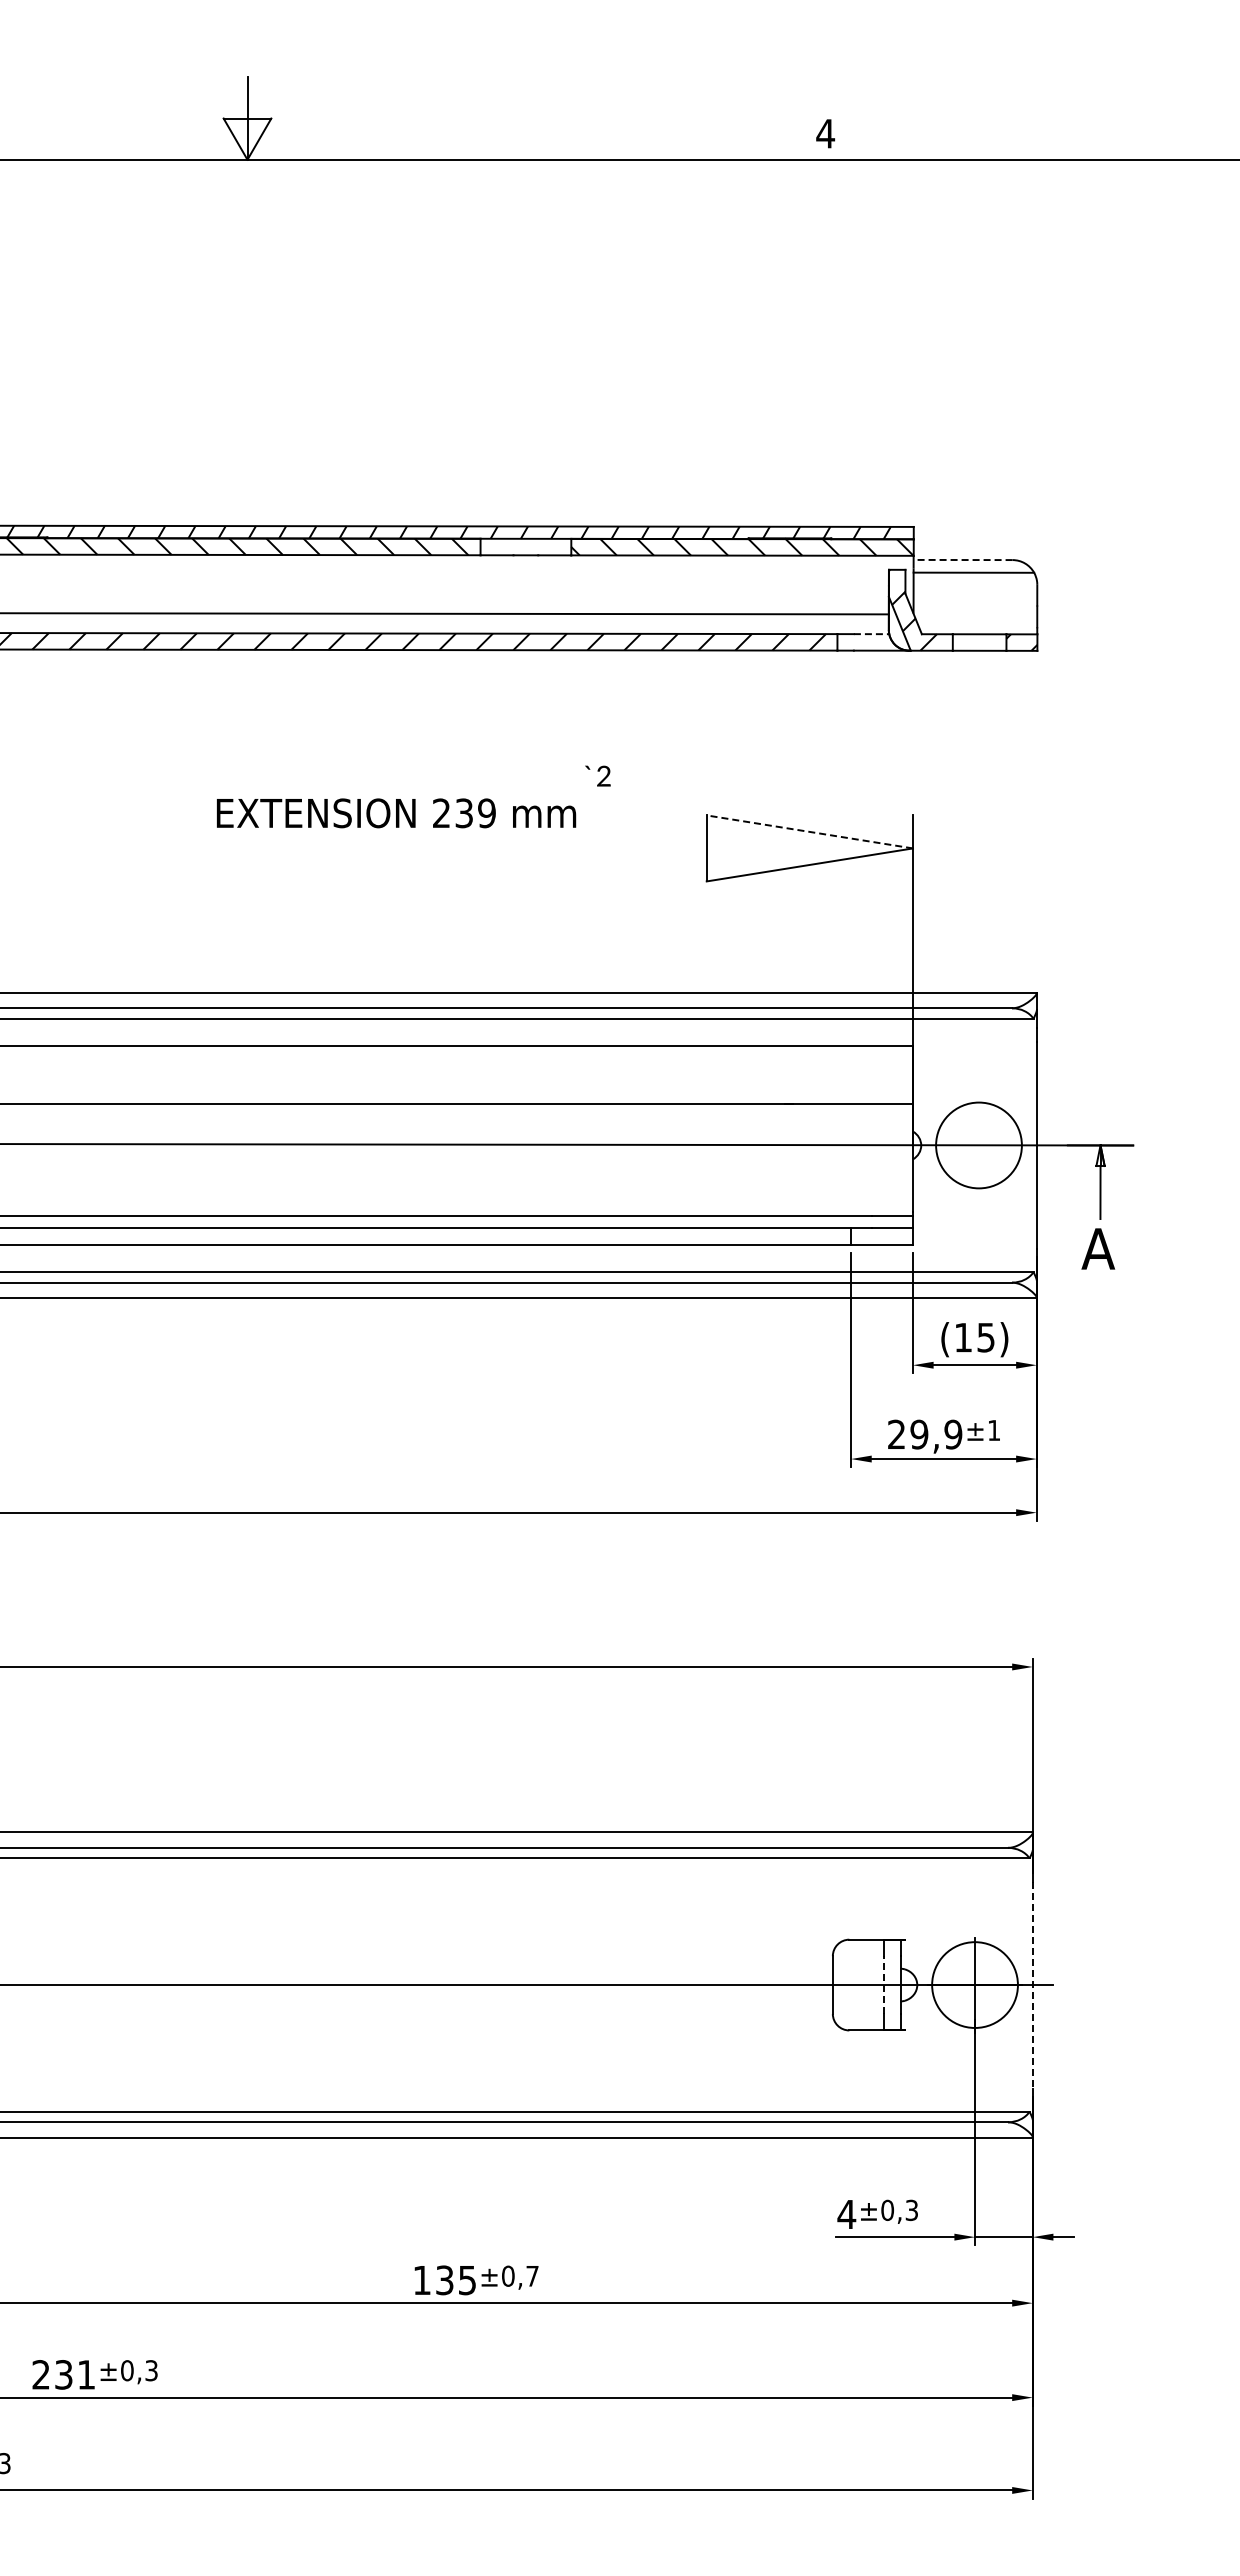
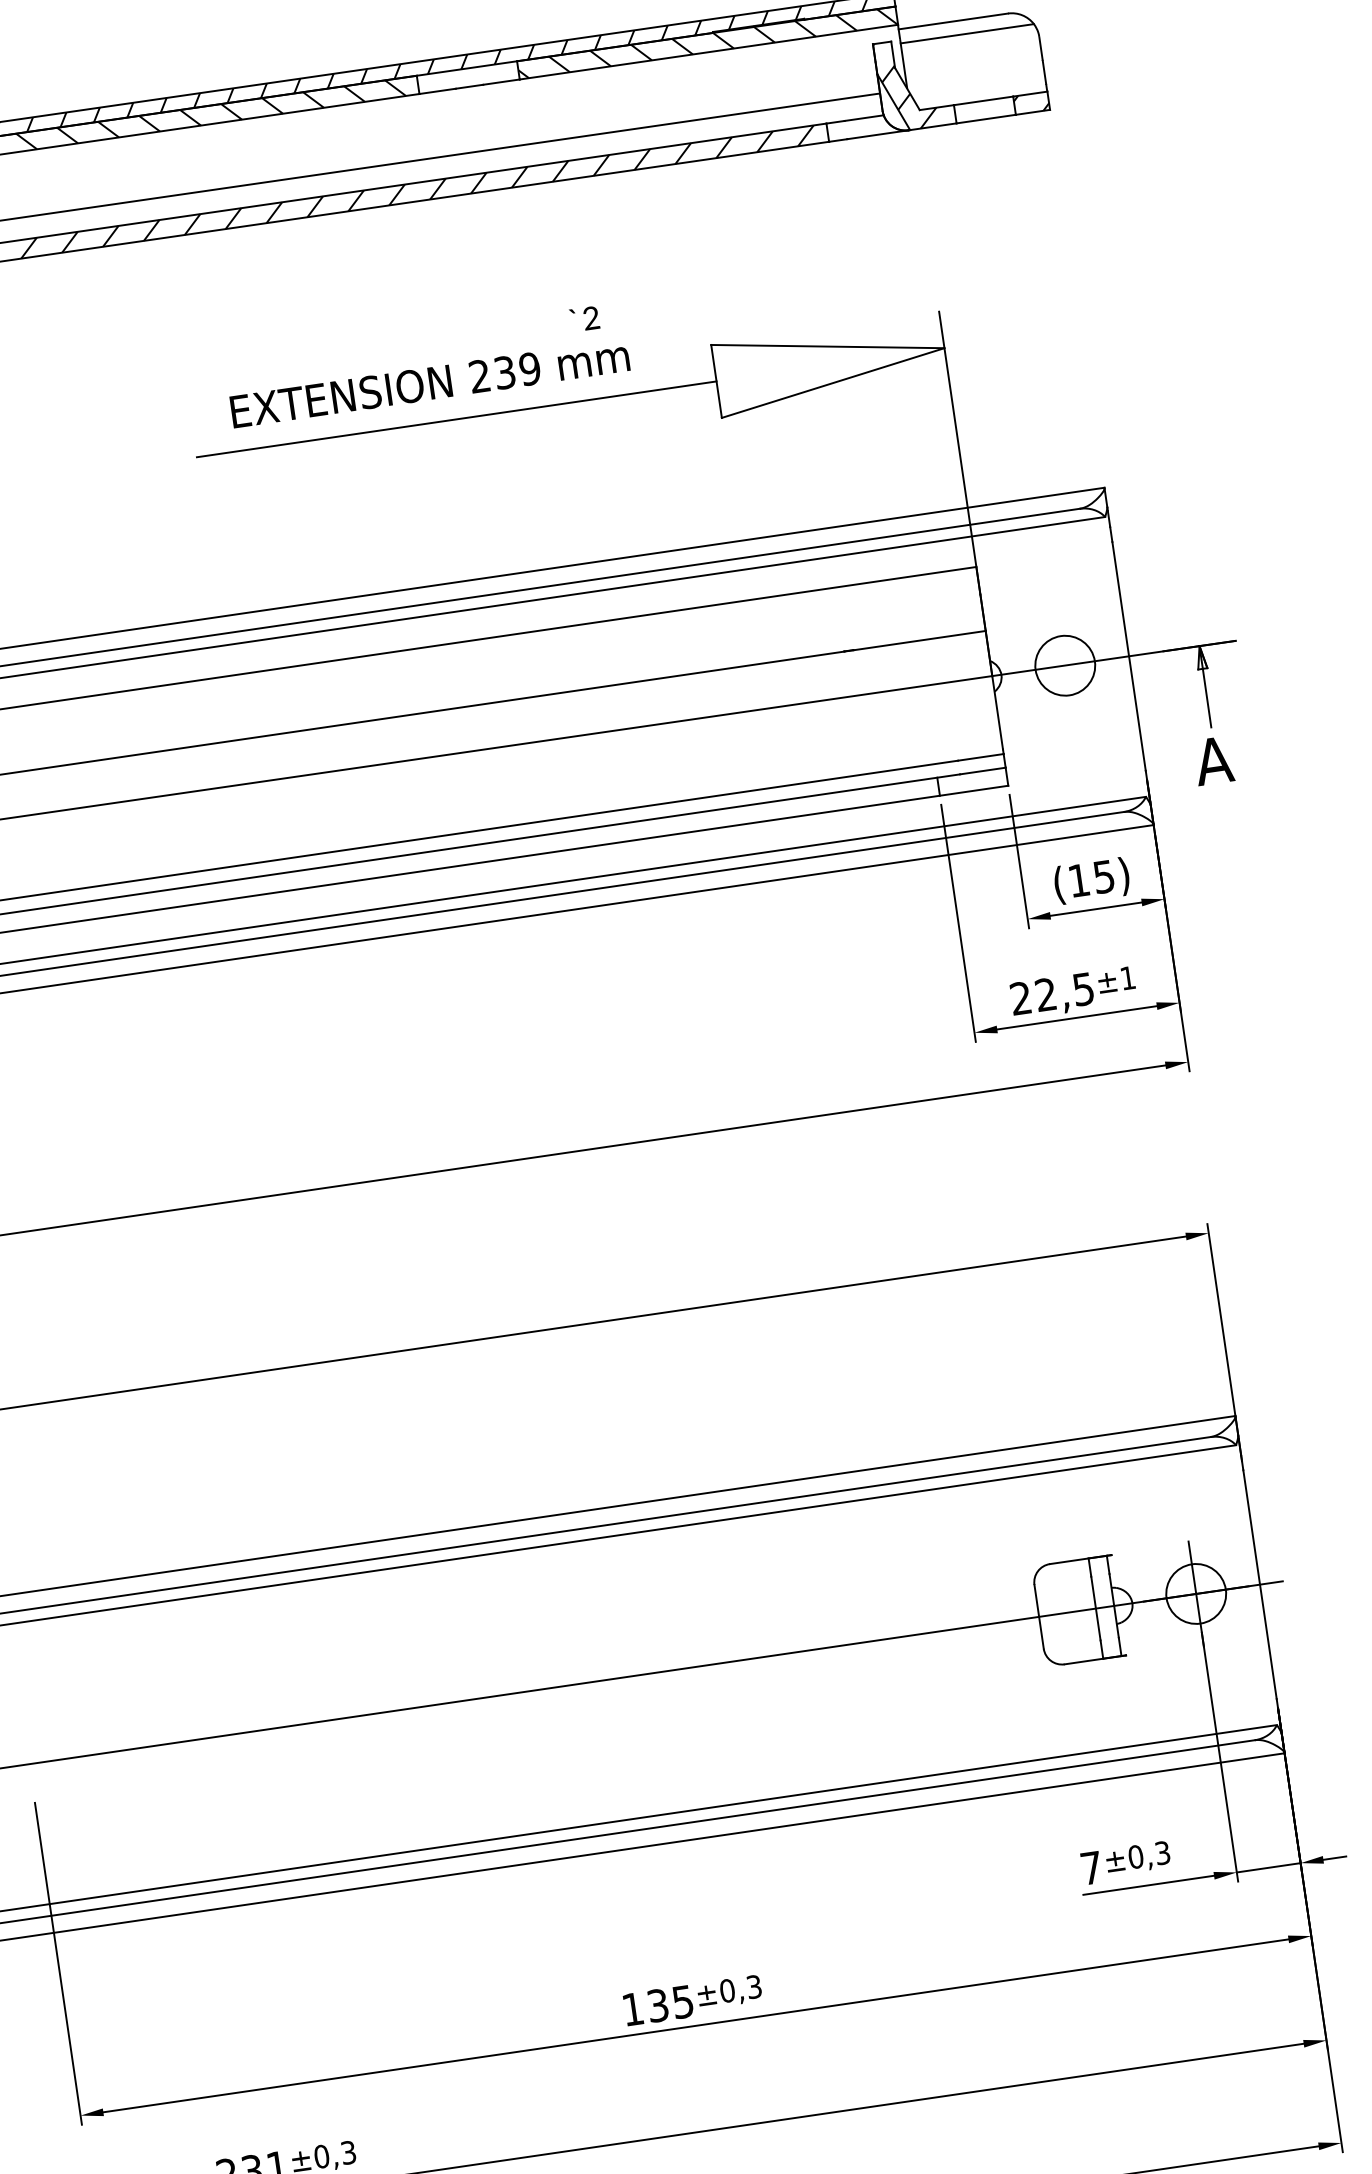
line: (962, 560) -> (952, 22), dashed -> solid
line: (871, 634) -> (864, 118), dashed -> solid
text: (396, 813) -> (430, 383), moved
line: (809, 831) -> (827, 346), dashed -> solid
line: (471, 848) -> (456, 419), added
circle: (978, 1145) -> (1064, 665), size x0.62
text: (936, 1434) -> (1064, 991), 29,9 -> 22,5
circle: (974, 1984) -> (1195, 1593), size x0.62
line: (884, 1985) -> (1096, 1609), dashed -> solid
line: (1032, 1985) -> (1259, 1585), dashed -> solid
text: (846, 2214) -> (1091, 1868), 4 -> 7
text: (532, 2275) -> (754, 1986), ±0,7 -> ±0,3

